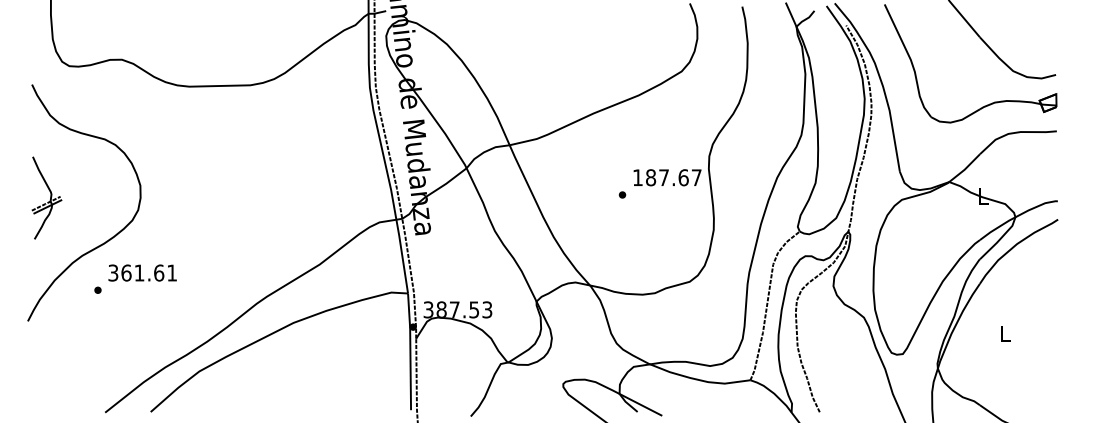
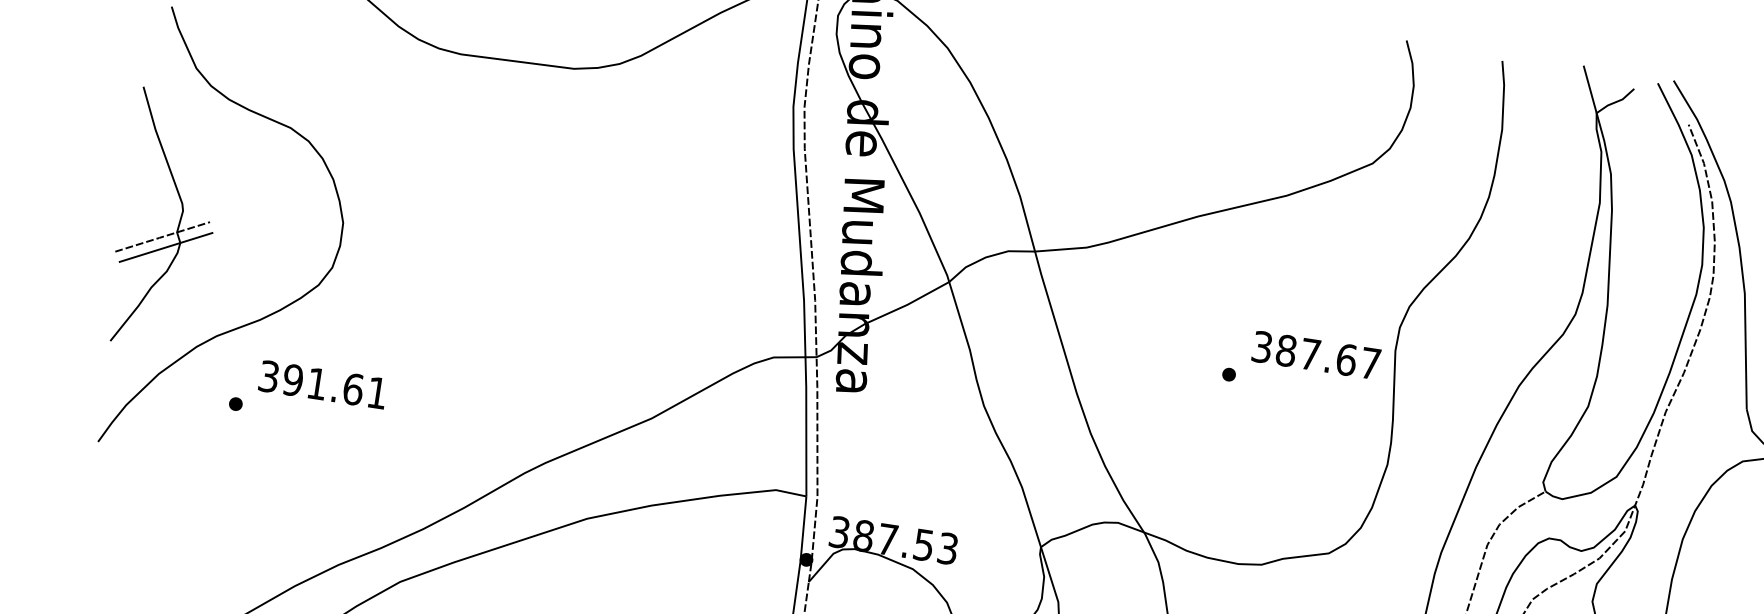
text: (637, 177) -> (1261, 346), 187.67 -> 387.67
part: (46, 197) -> (166, 218), size x1.67
text: (126, 272) -> (293, 379), 361.61 -> 391.61

